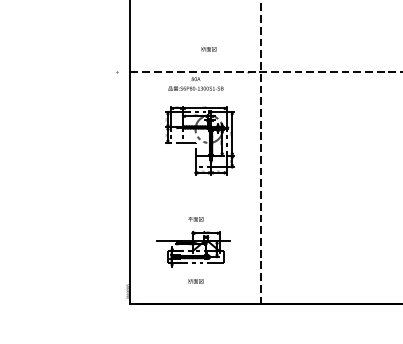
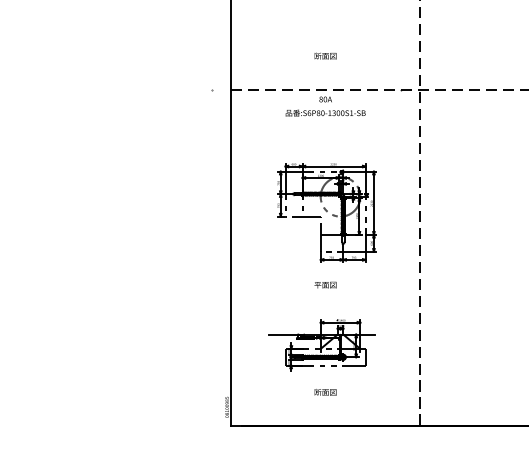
text: (208, 49) -> (325, 56), moved
part: (199, 140) -> (326, 212), moved
text: (195, 219) -> (325, 285), moved

